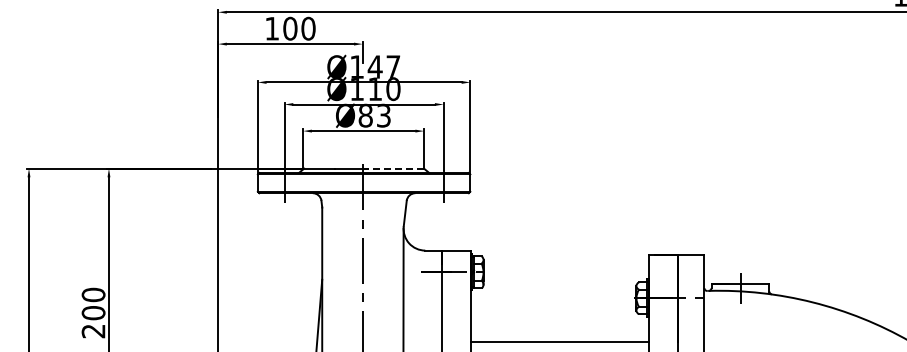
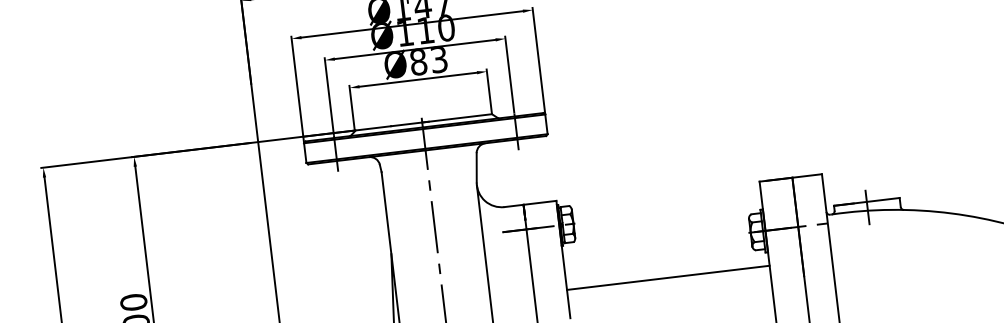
line: (393, 168) -> (457, 118), dashed -> solid
line: (560, 342) -> (668, 278), moved

